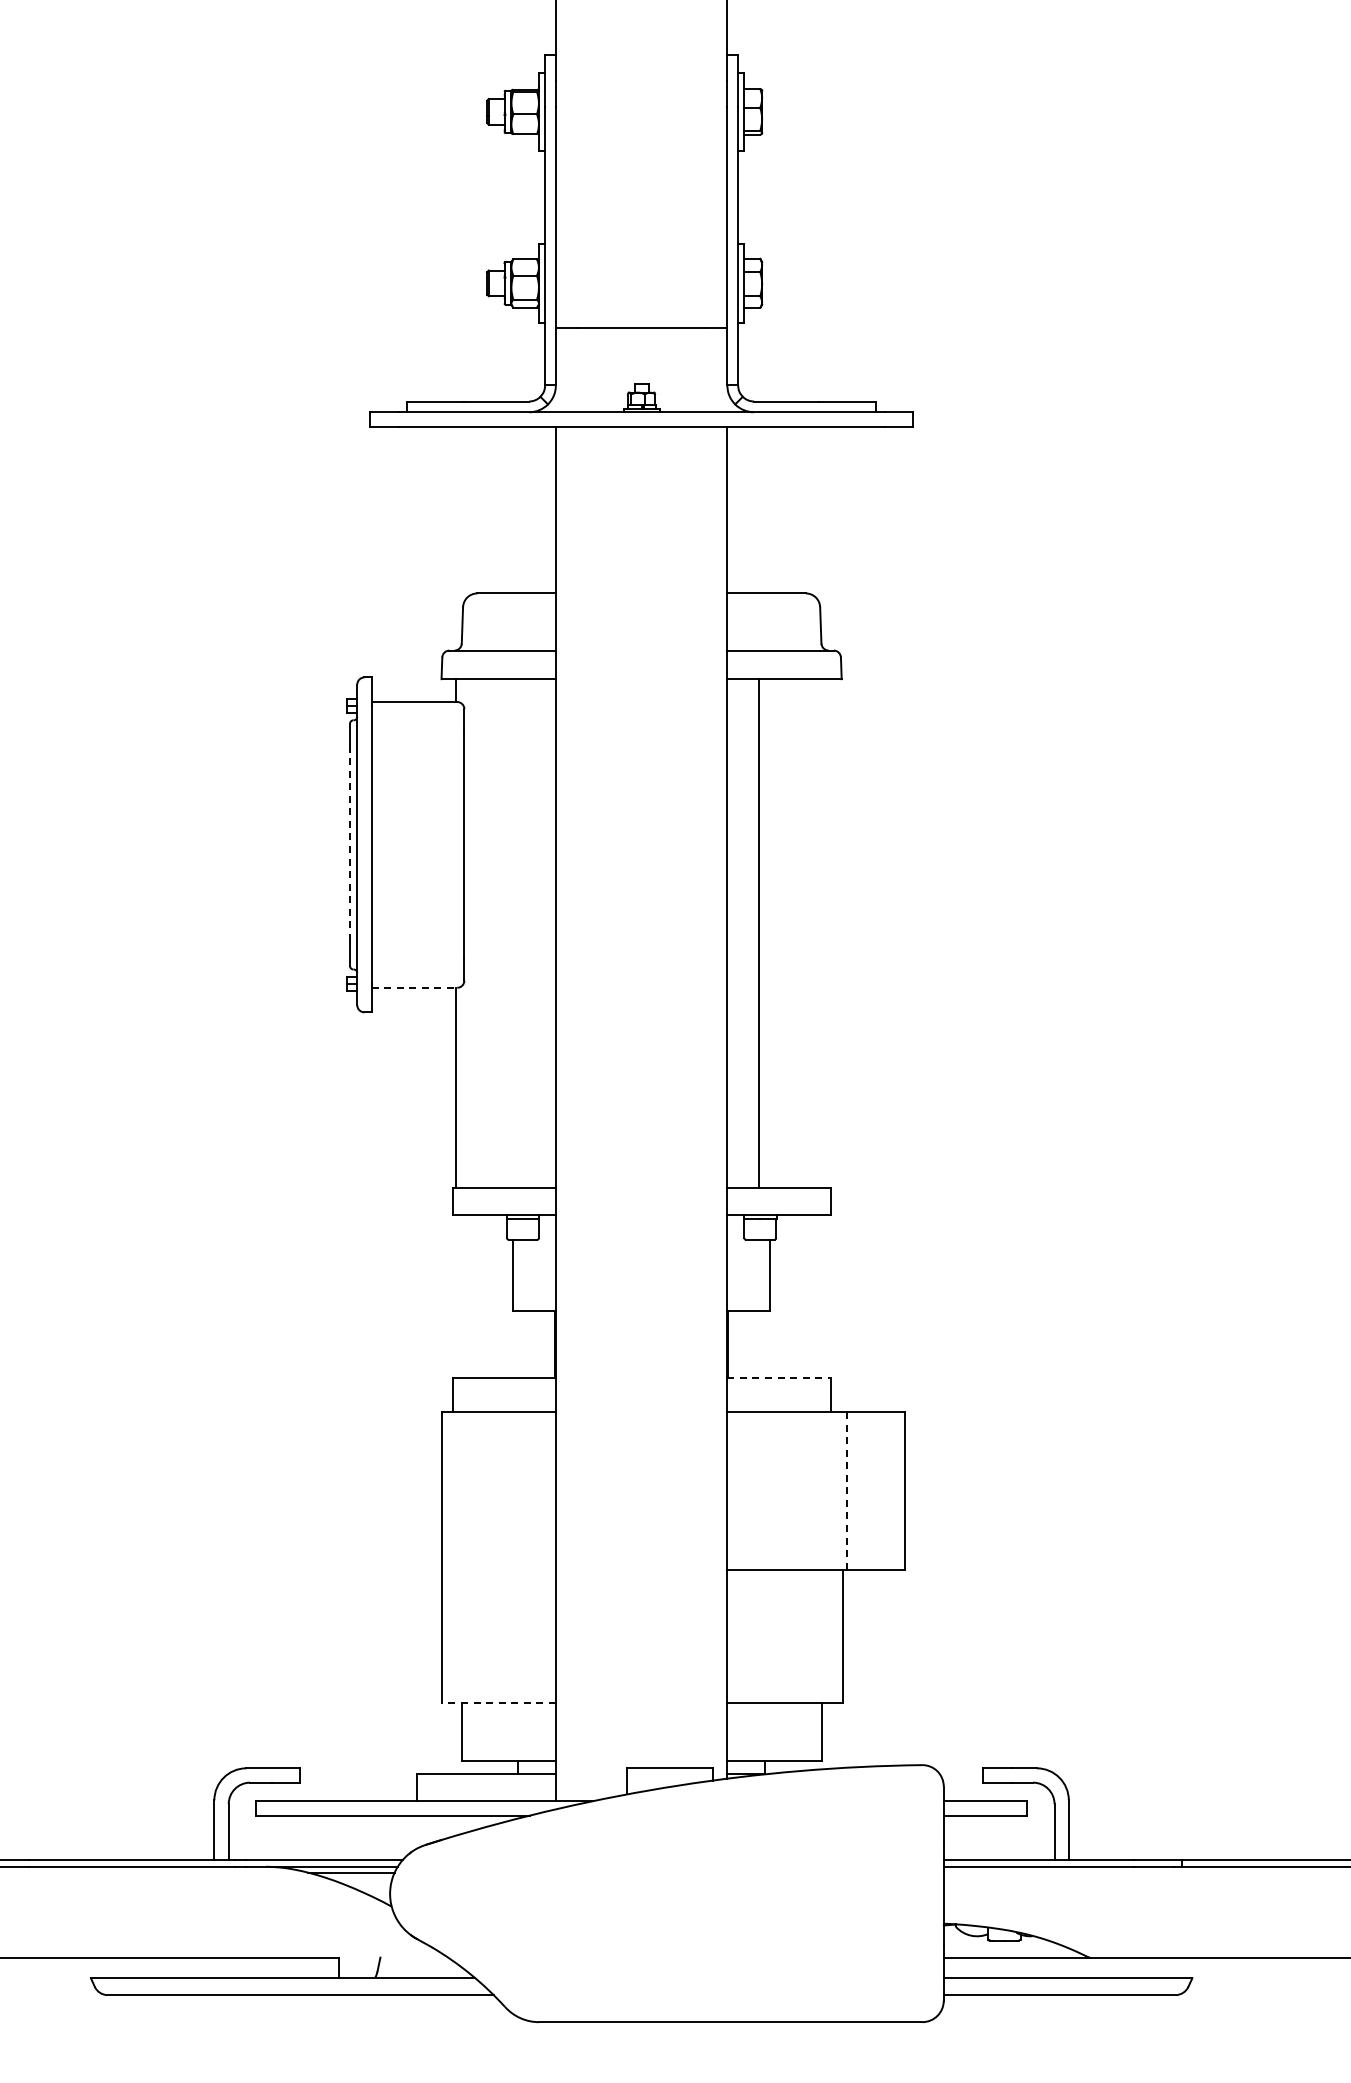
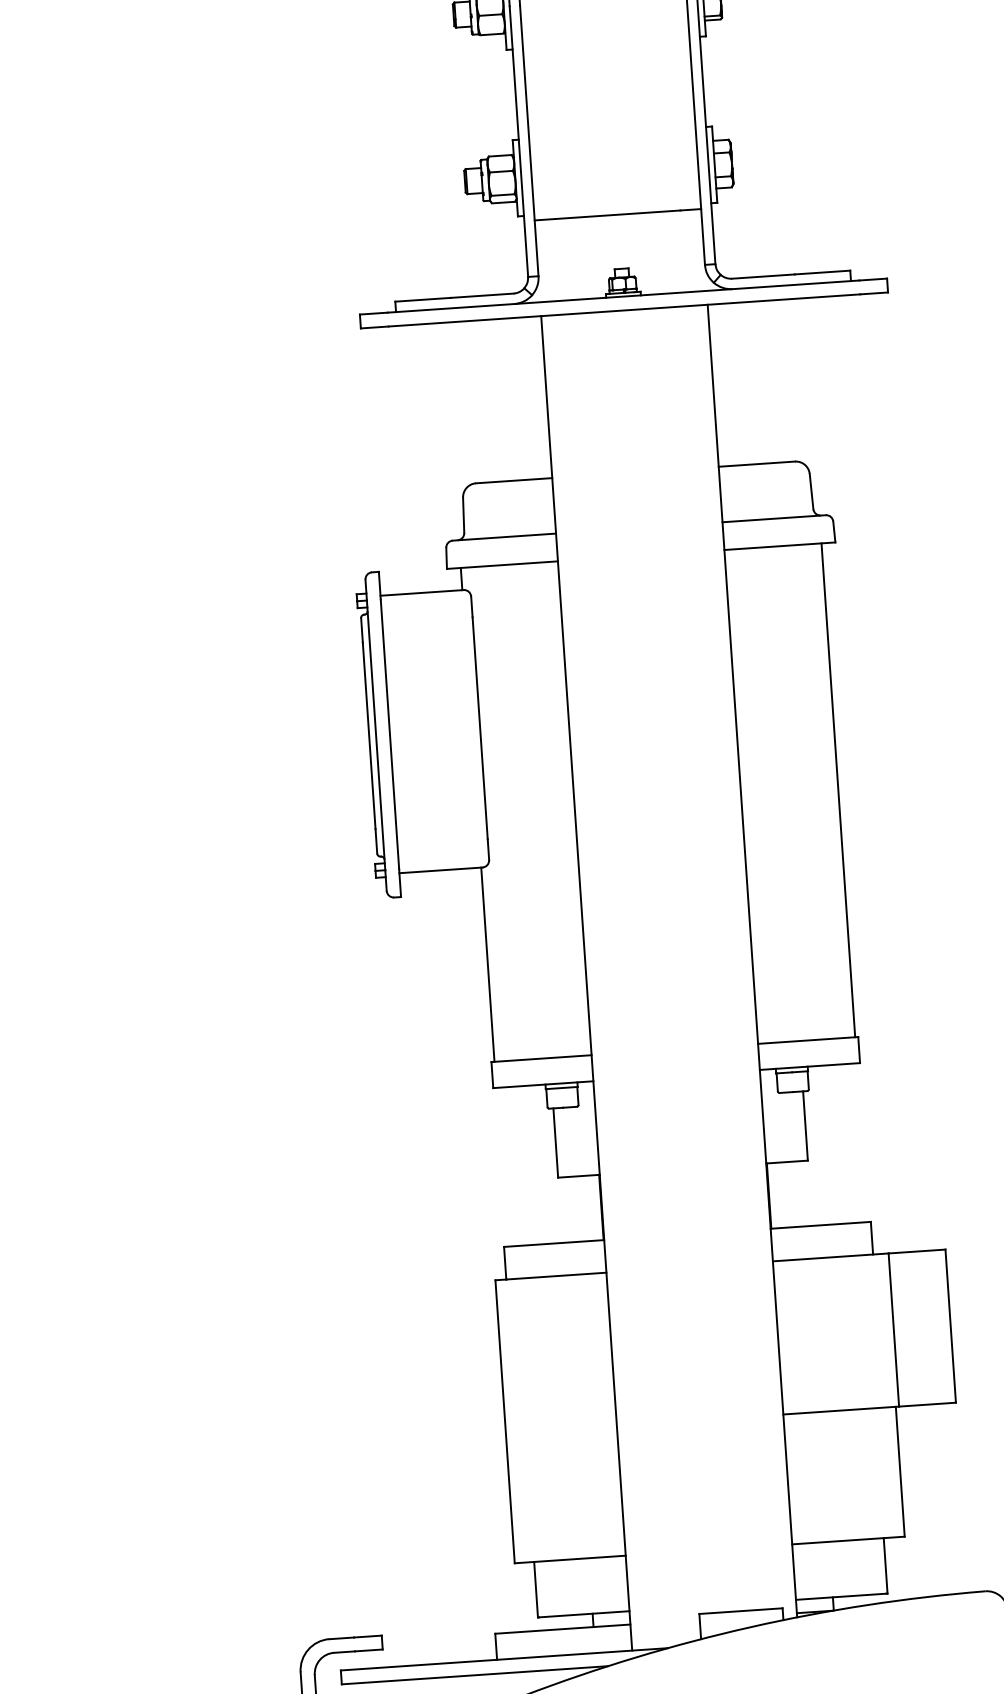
line: (350, 844) -> (369, 735), dashed -> solid
line: (759, 933) -> (838, 790), moved
line: (414, 987) -> (441, 870), dashed -> solid
line: (778, 1378) -> (820, 1225), dashed -> solid
line: (846, 1490) -> (893, 1329), dashed -> solid
line: (498, 1703) -> (570, 1559), dashed -> solid

